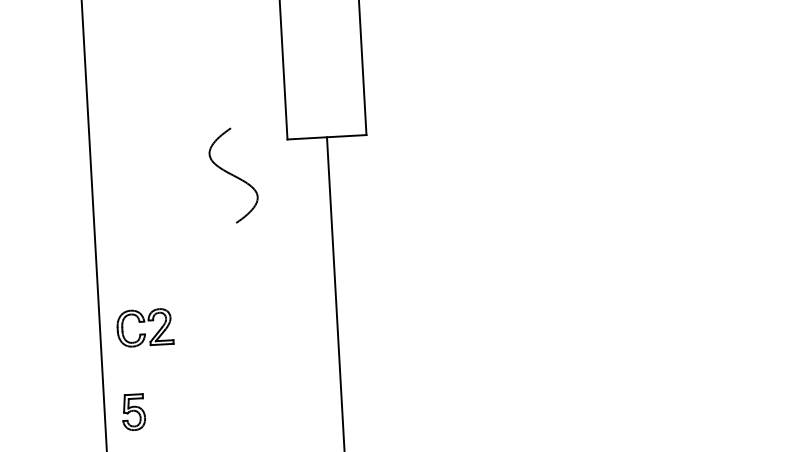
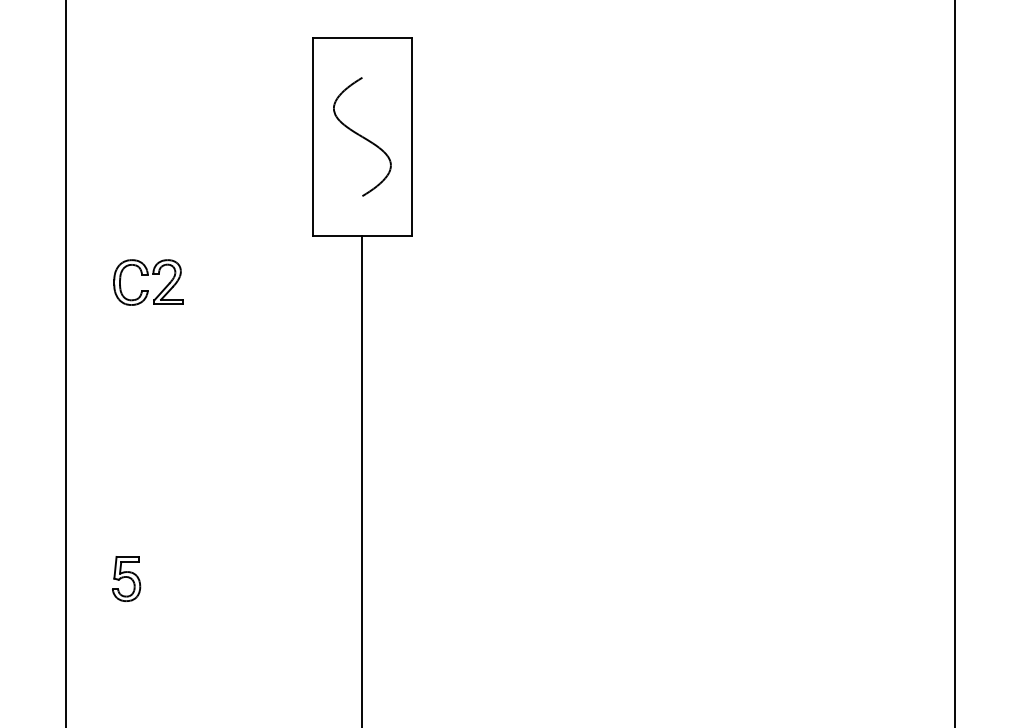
part: (233, 175) -> (362, 136), moved
part: (144, 322) -> (148, 275), moved
part: (133, 411) -> (126, 578), moved

